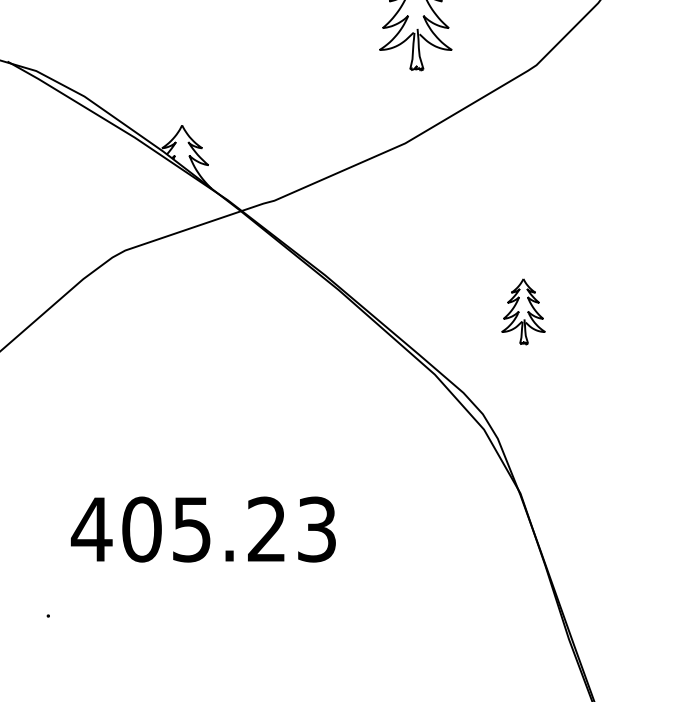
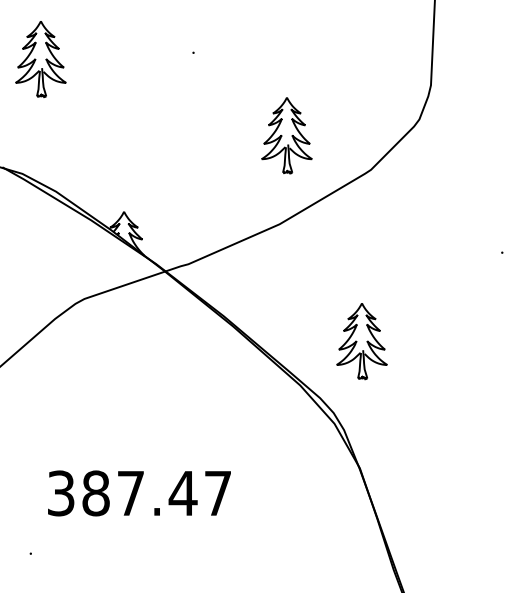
part: (522, 311) -> (361, 341), size x1.67
text: (202, 529) -> (138, 493), 405.23 -> 387.47

